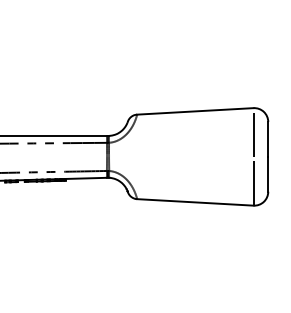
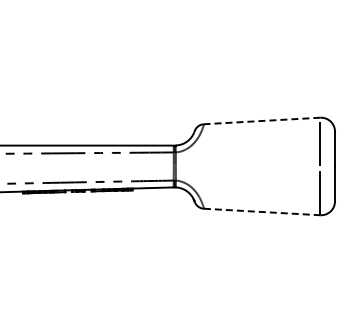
line: (194, 111) -> (261, 121), solid -> dashed
line: (195, 202) -> (262, 212), solid -> dashed

